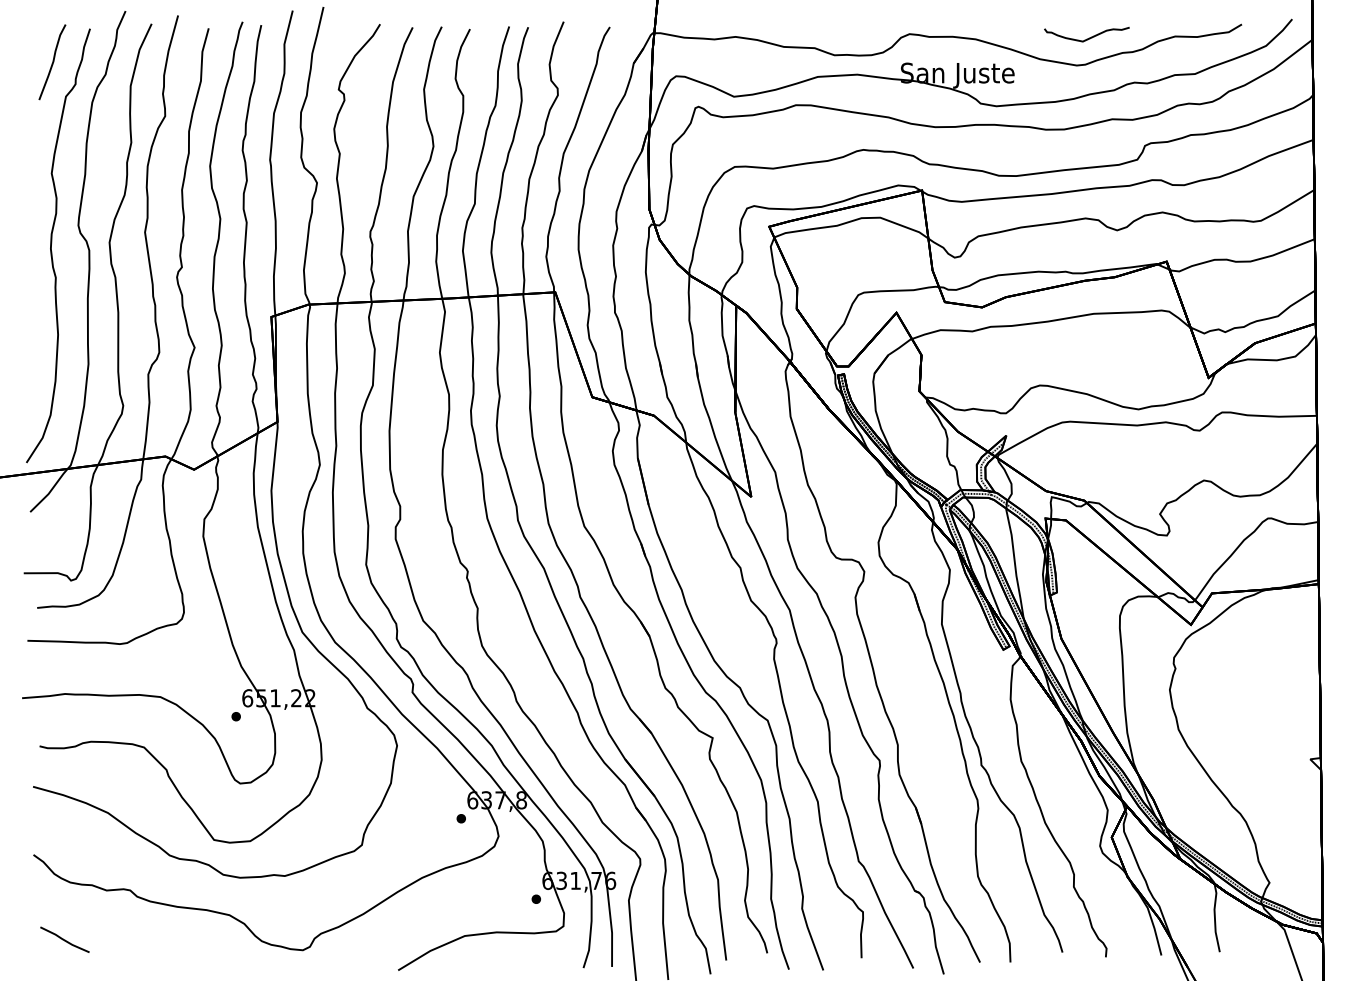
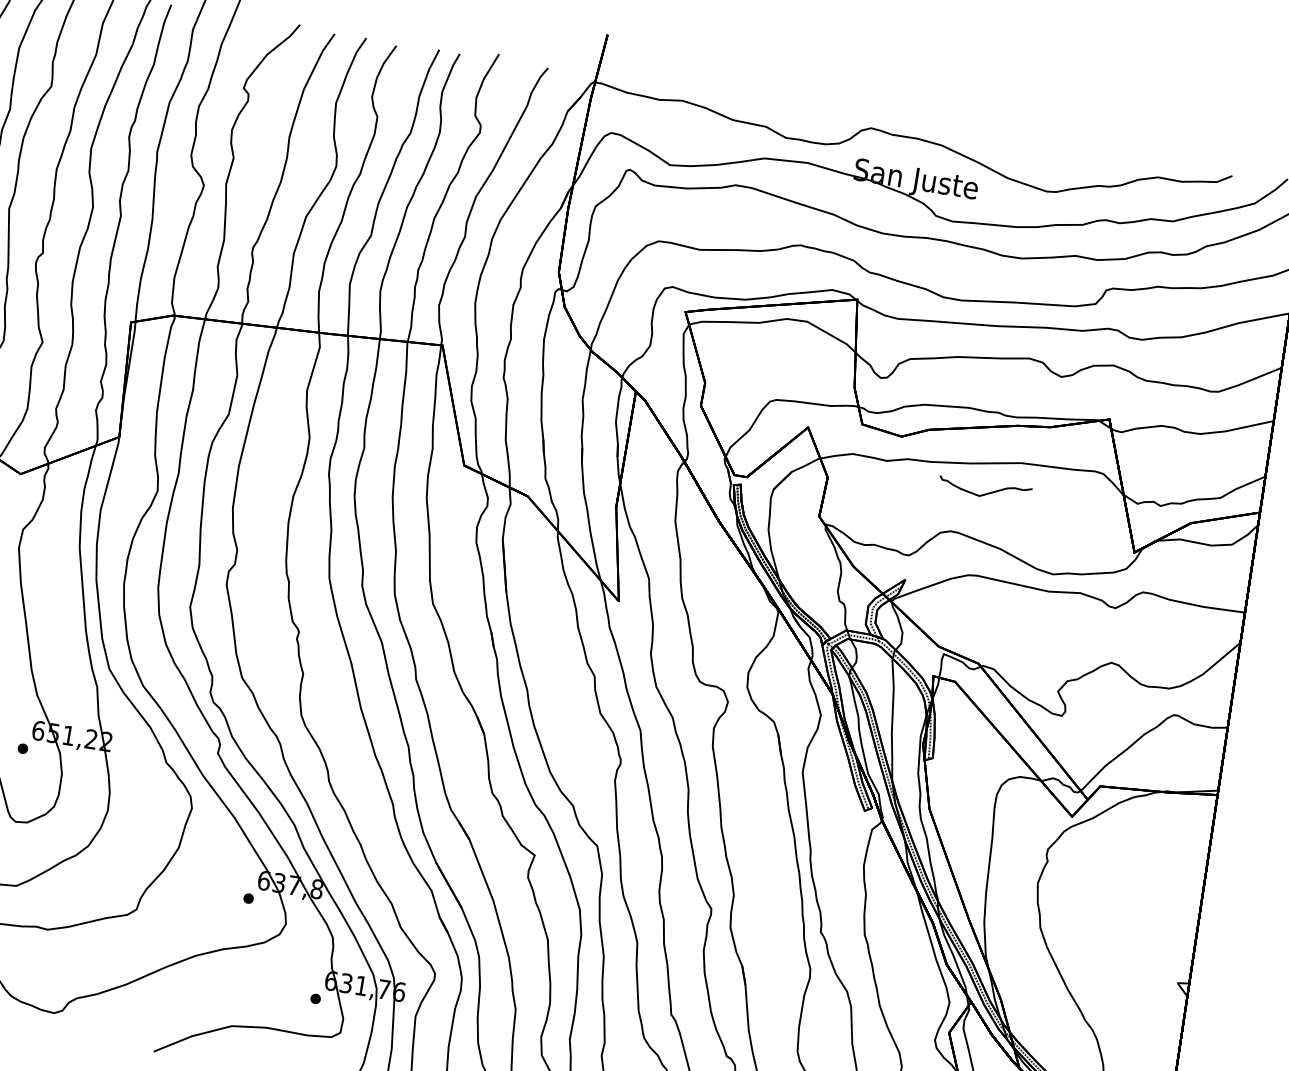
part: (1086, 34) -> (984, 489), moved

